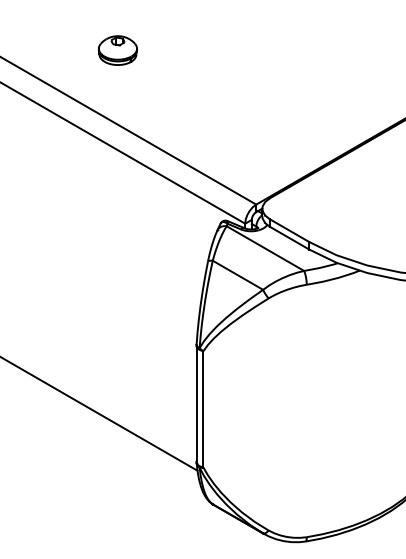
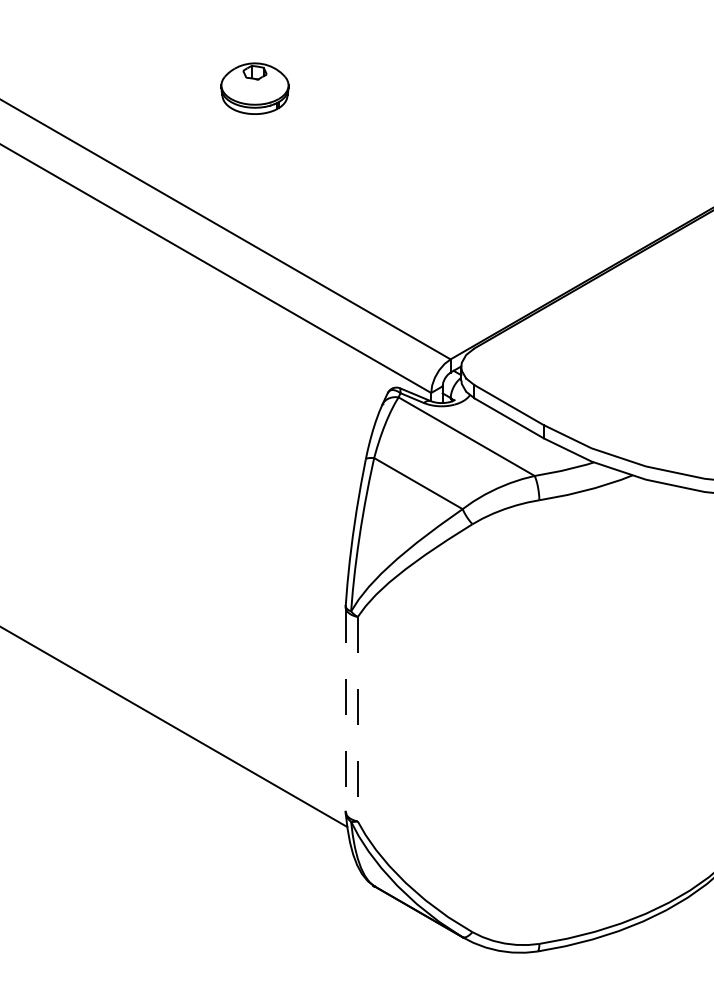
part: (117, 50) -> (254, 88), moved
line: (196, 404) -> (345, 710), solid -> dashed
line: (203, 409) -> (357, 719), solid -> dashed

